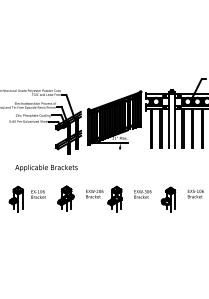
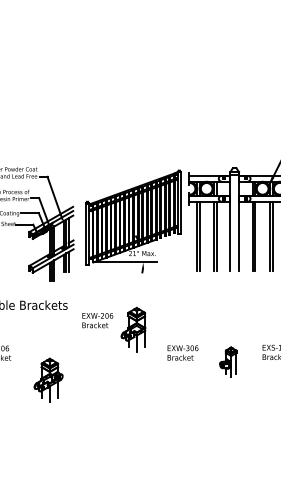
part: (65, 198) -> (47, 379), moved
part: (104, 198) -> (115, 328), moved
part: (168, 199) -> (228, 362), size x0.7

